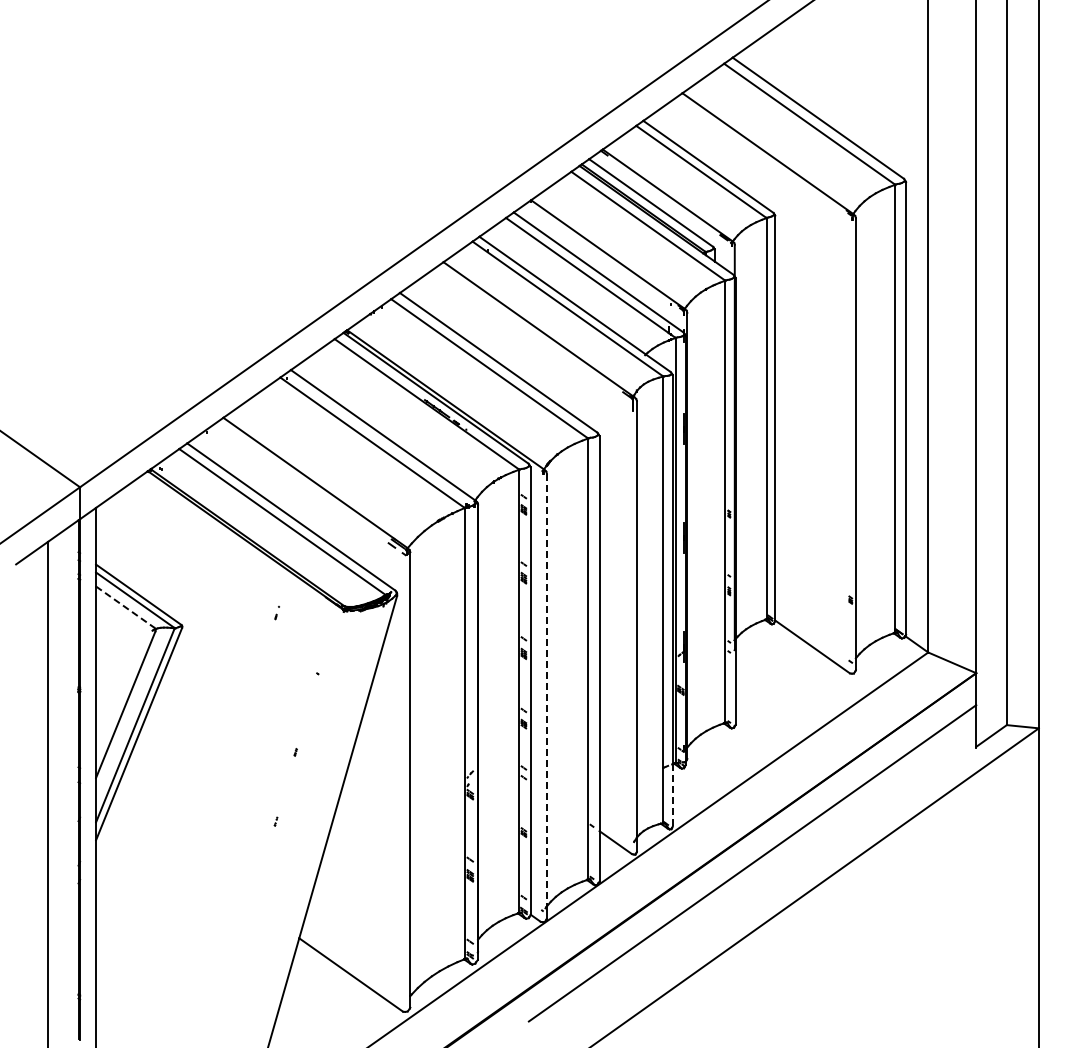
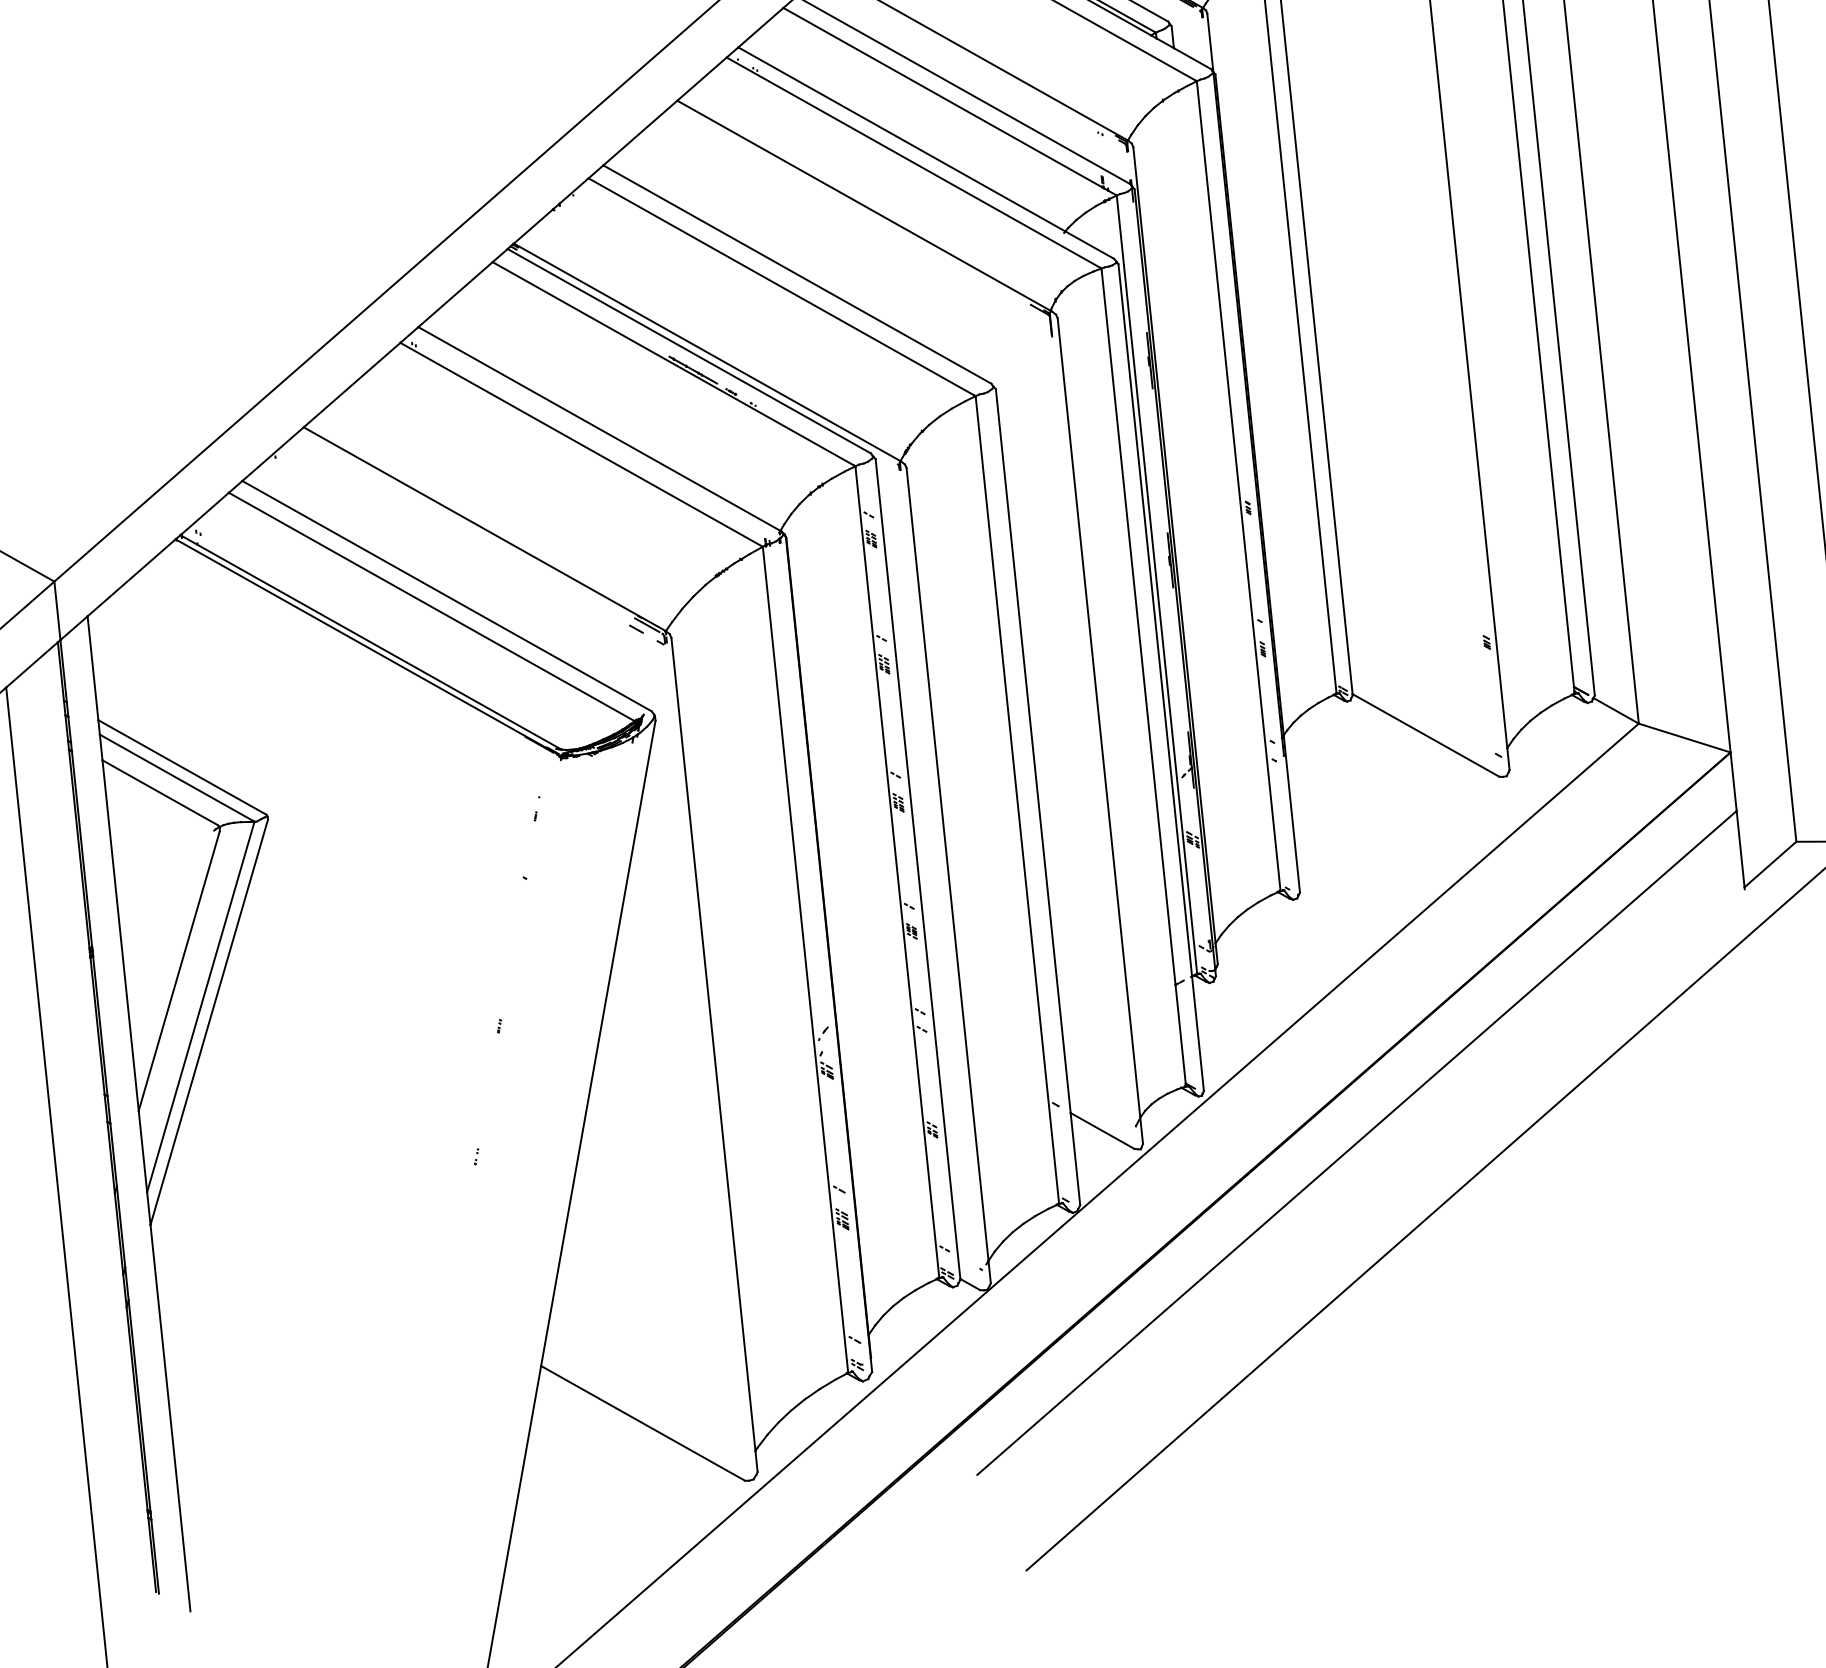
line: (125, 607) -> (160, 793), dashed -> solid
part: (276, 613) -> (535, 809), moved
line: (546, 690) -> (946, 865), dashed -> solid
line: (672, 795) -> (1197, 1033), dashed -> solid

